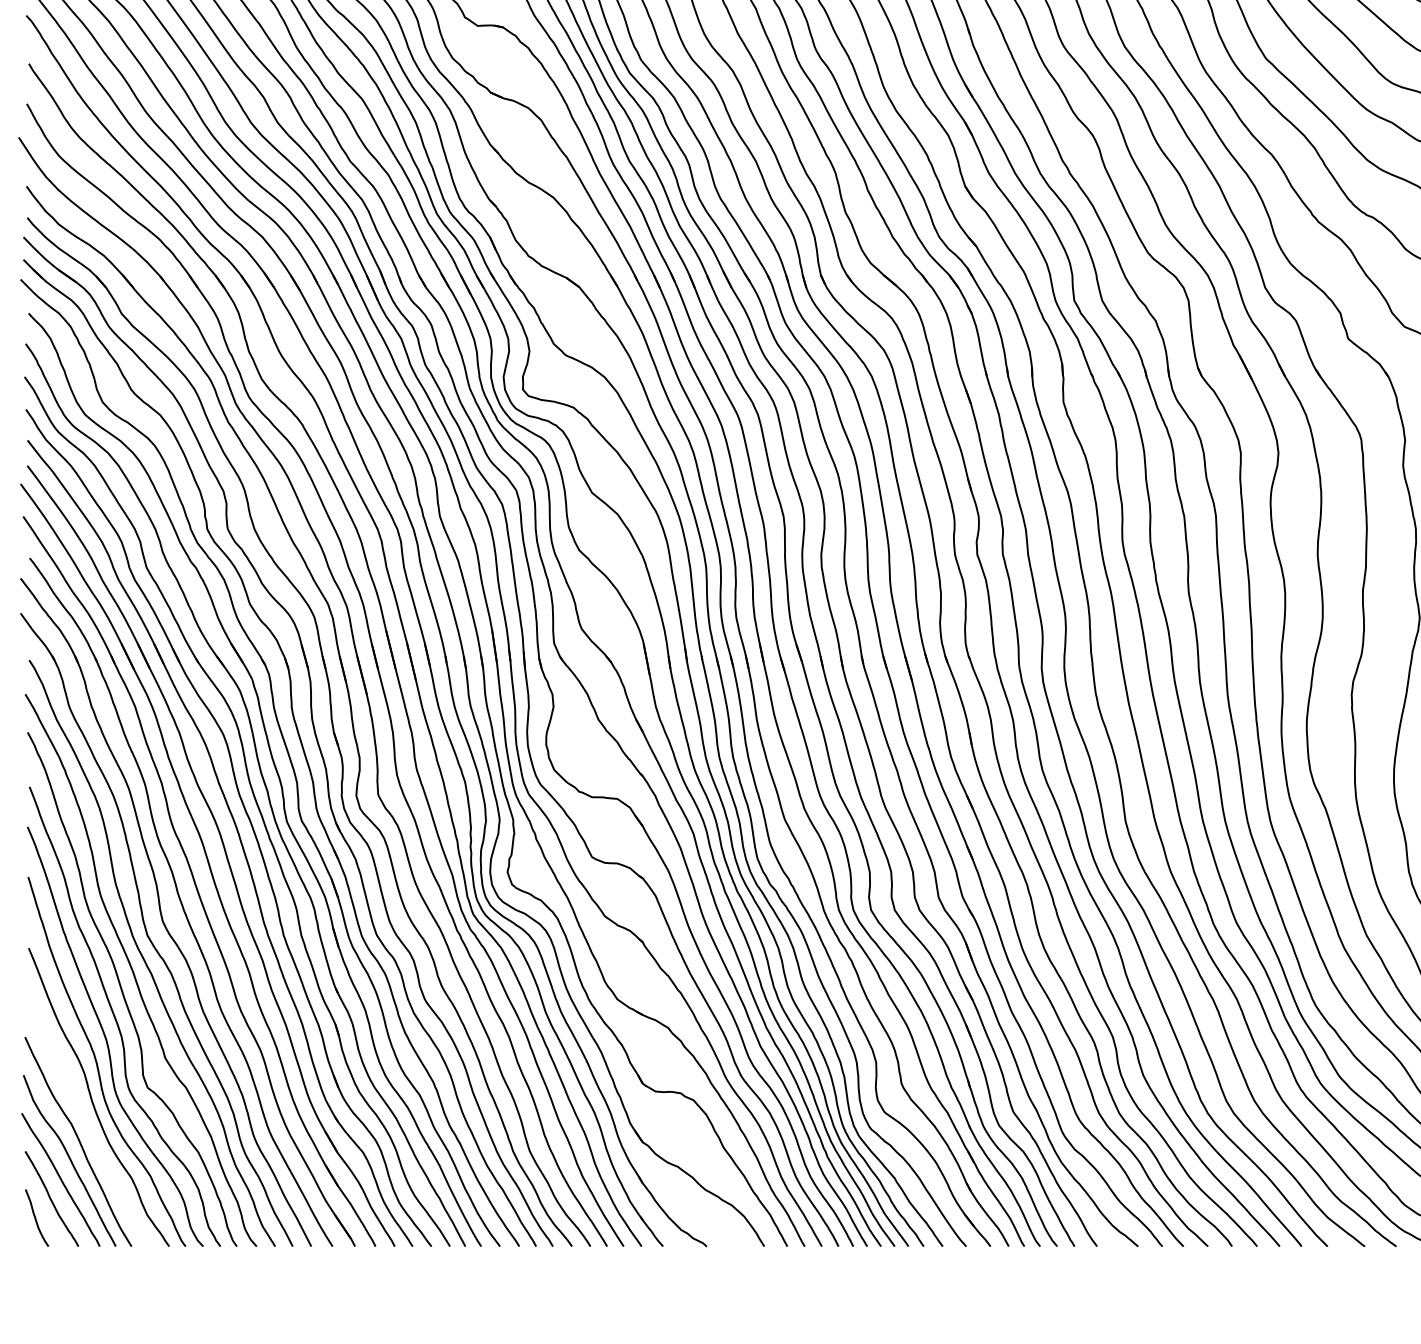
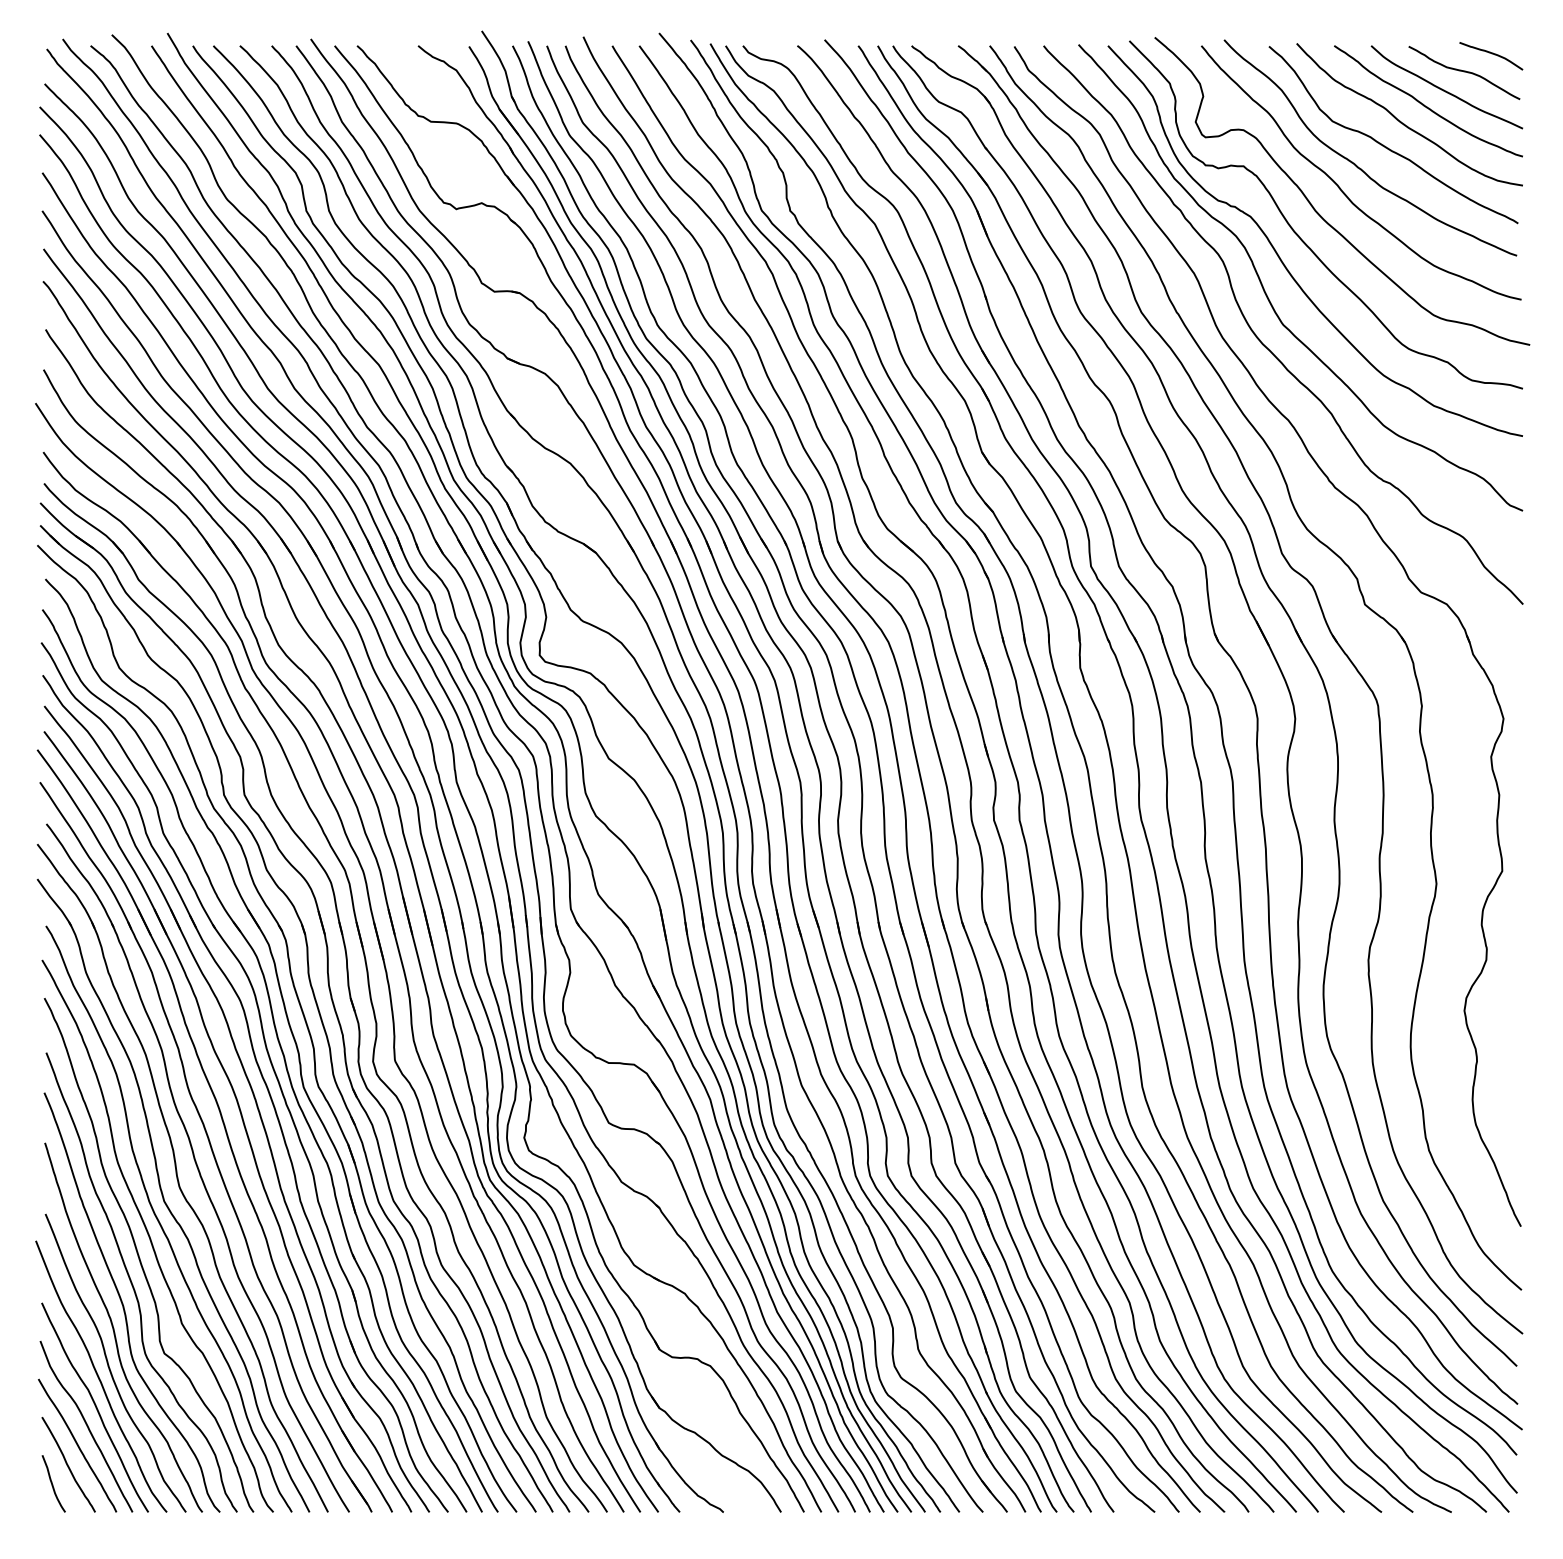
curve: (82, 1110) -> (99, 1376), added

